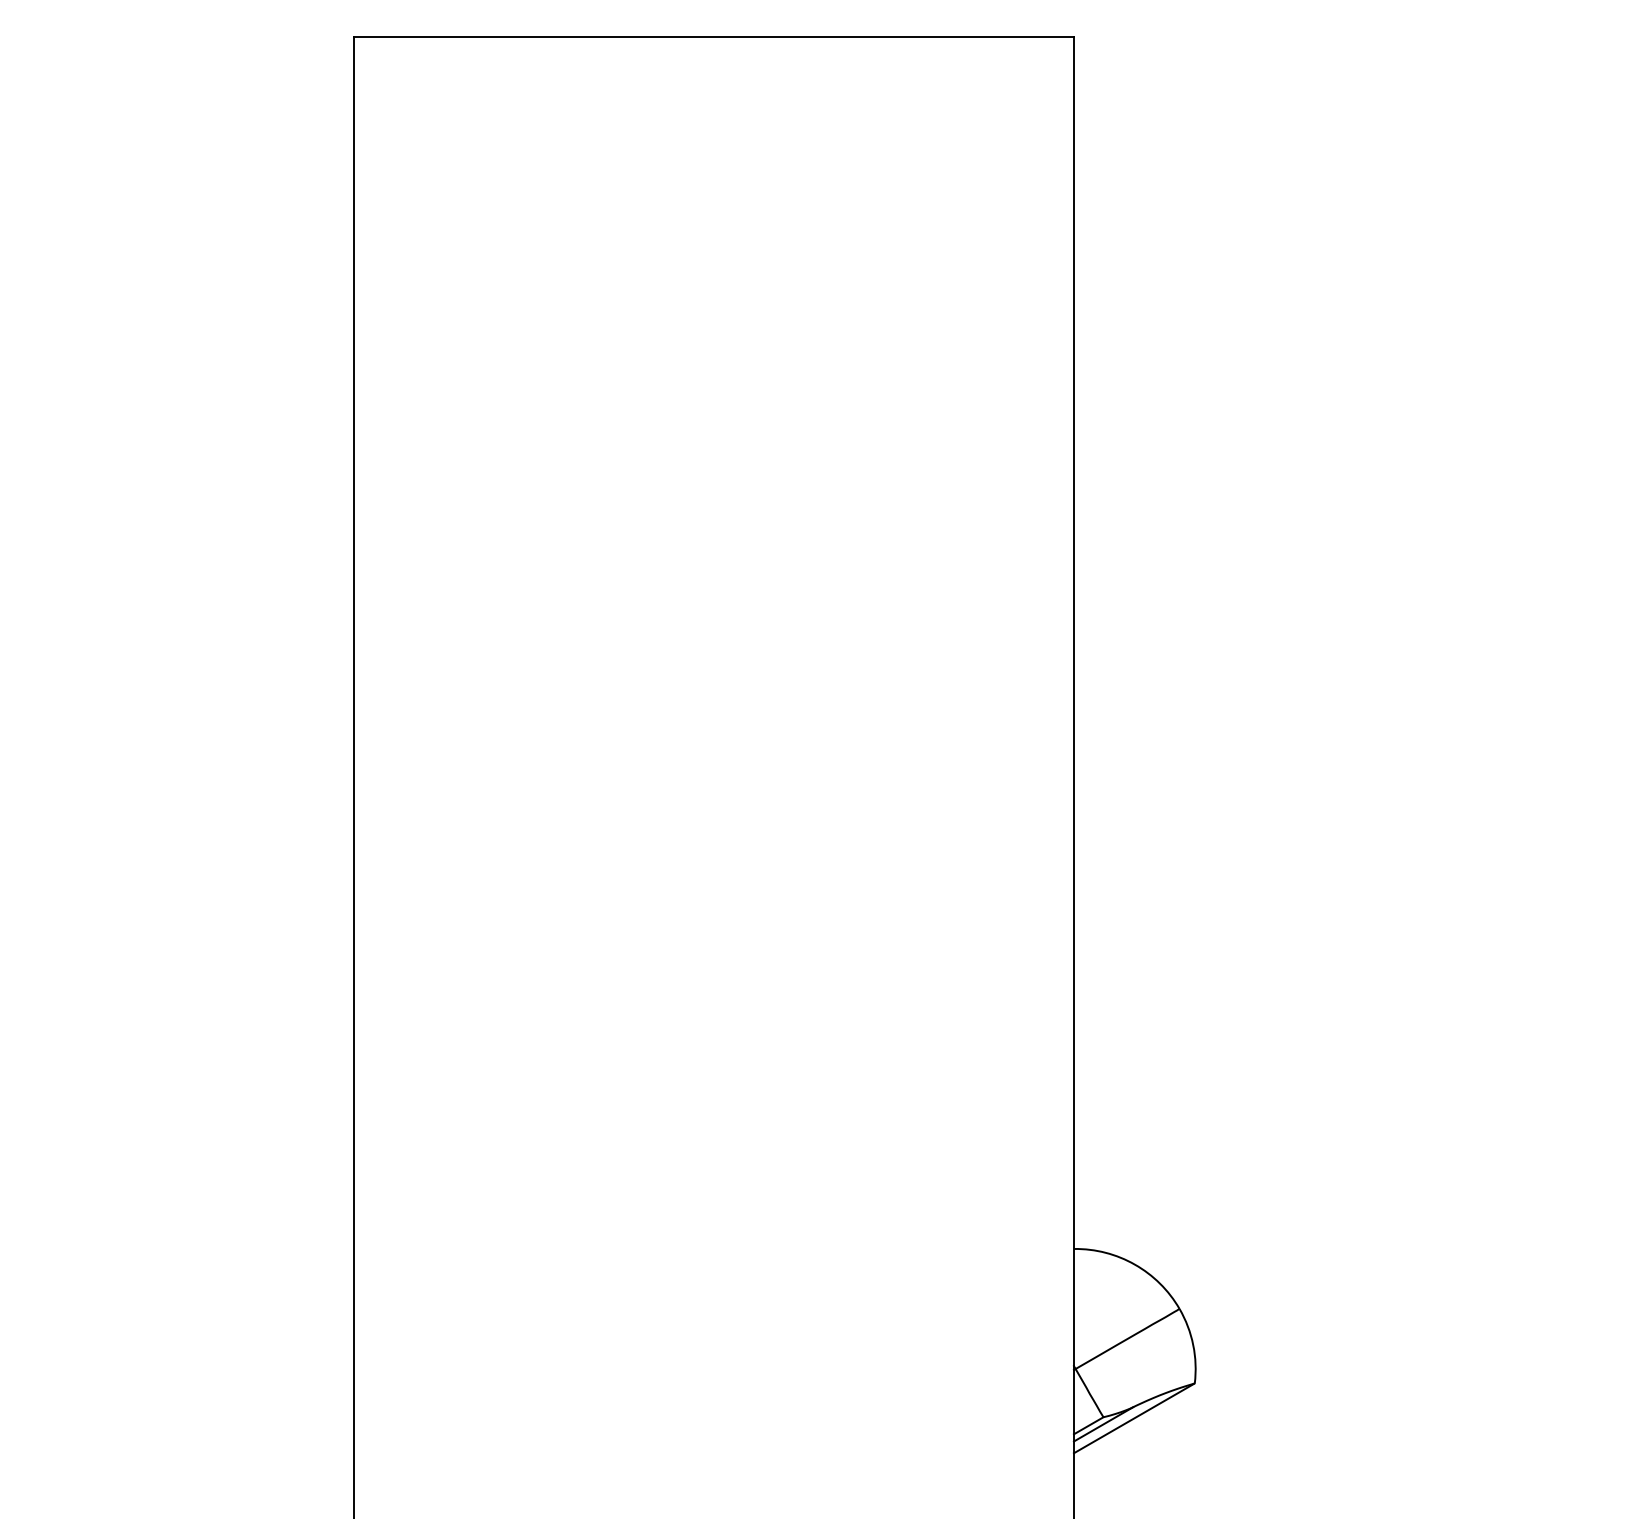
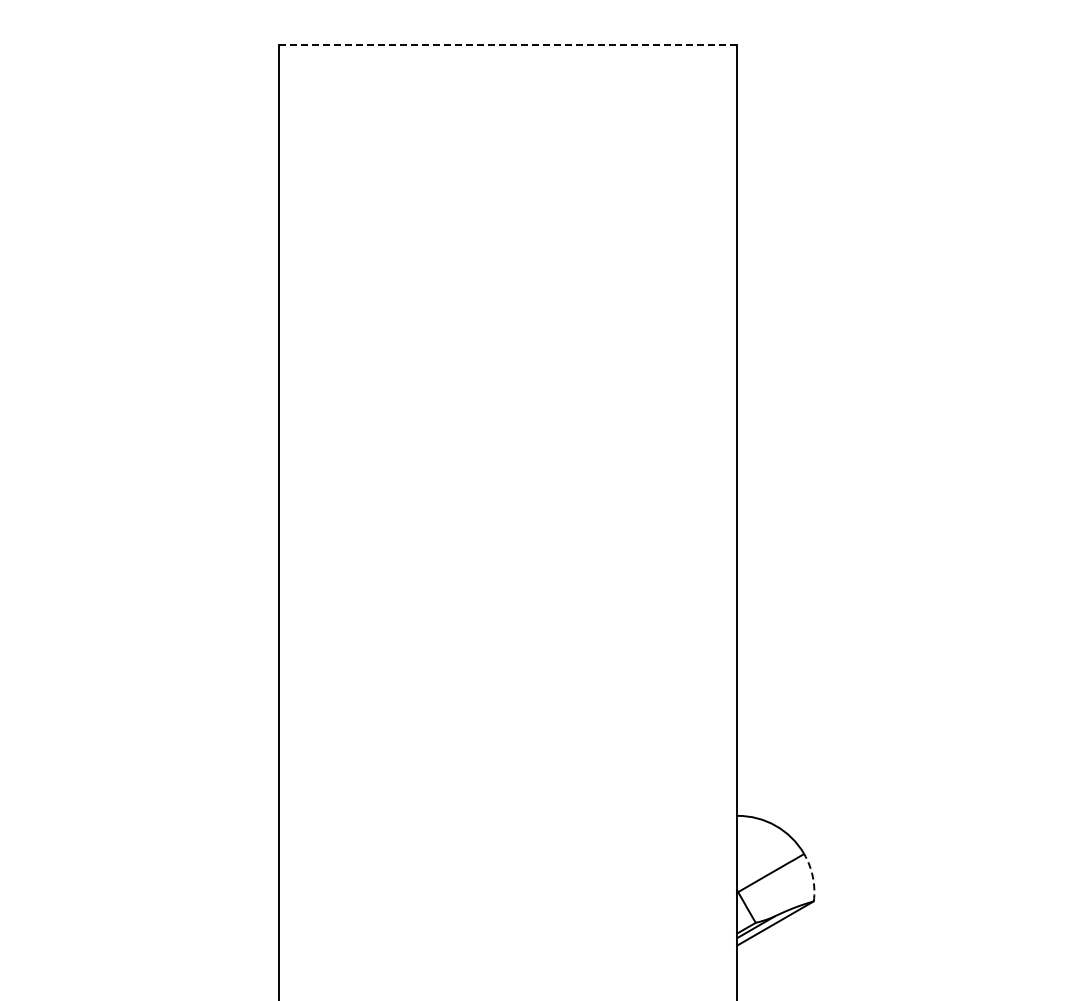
line: (714, 36) -> (508, 45), solid -> dashed
arc: (1192, 1344) -> (812, 876), solid -> dashed

